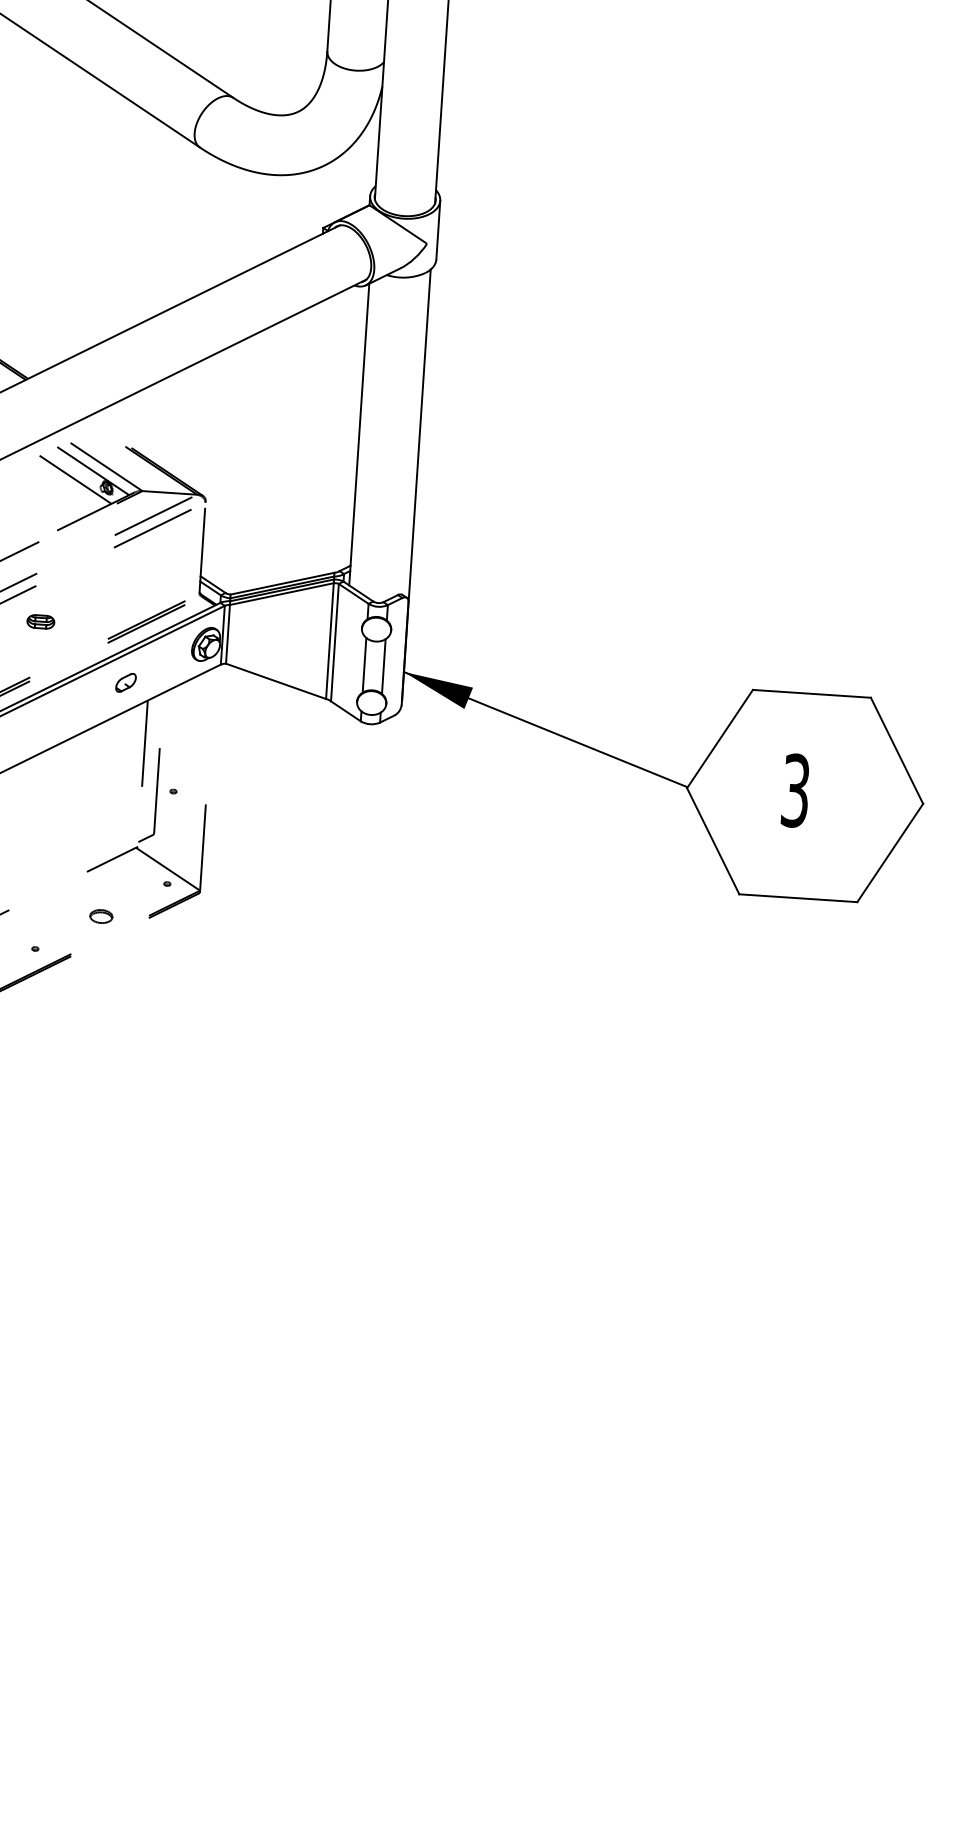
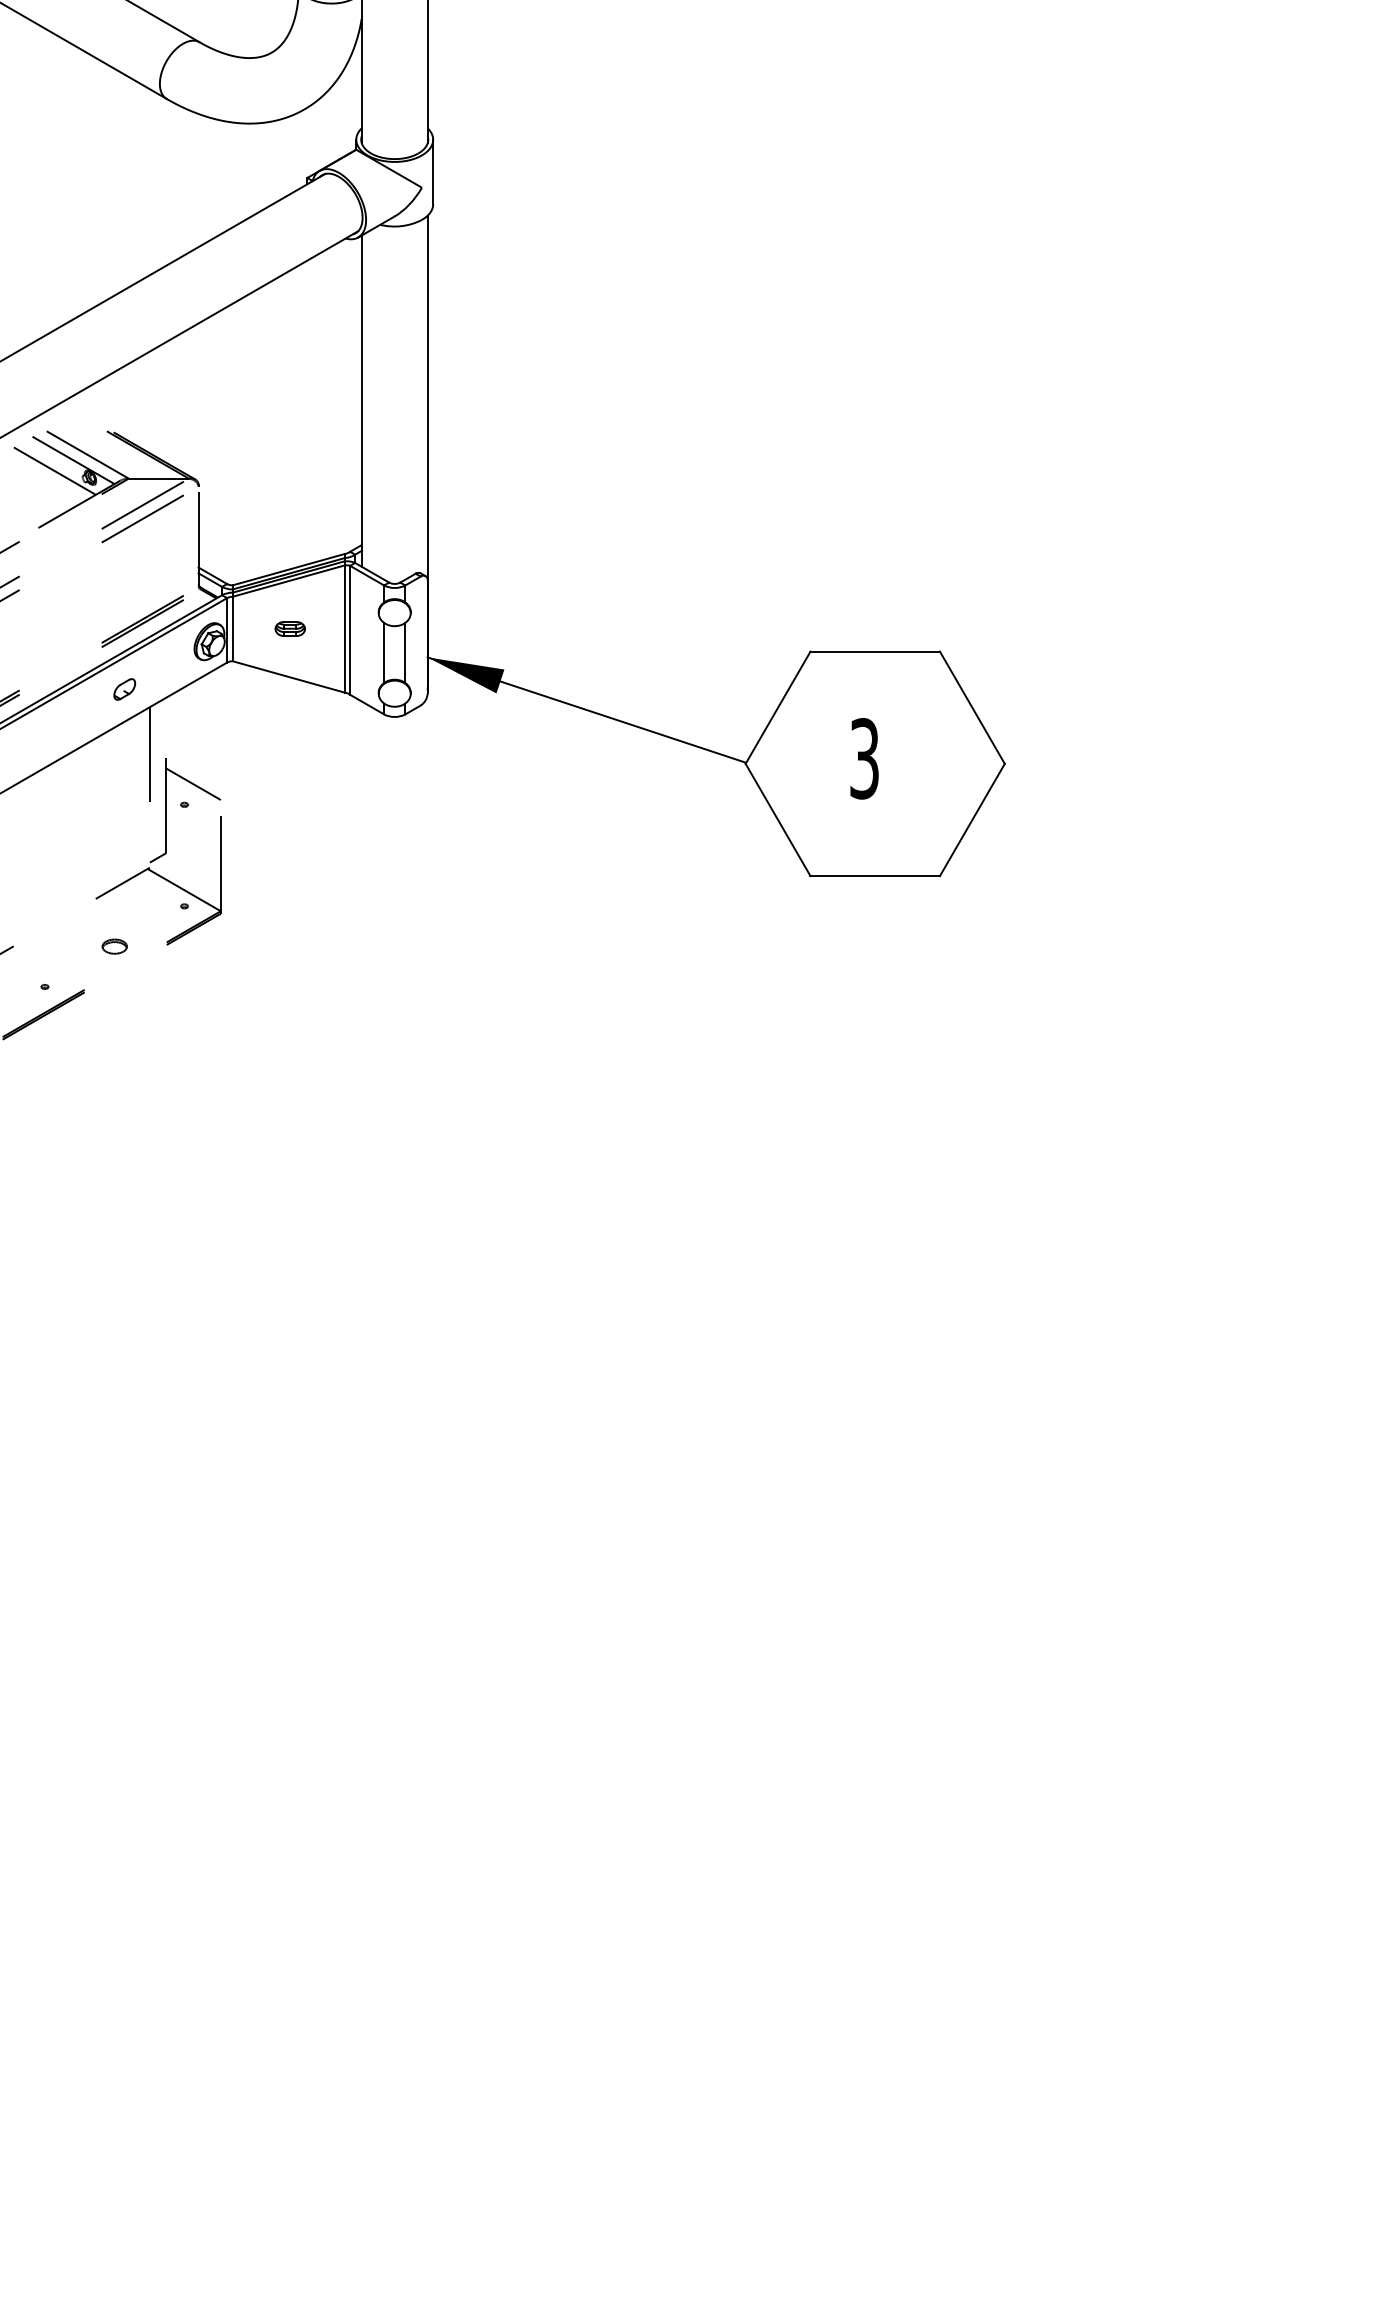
part: (40, 621) -> (289, 628), moved
line: (182, 773) -> (193, 784), added

